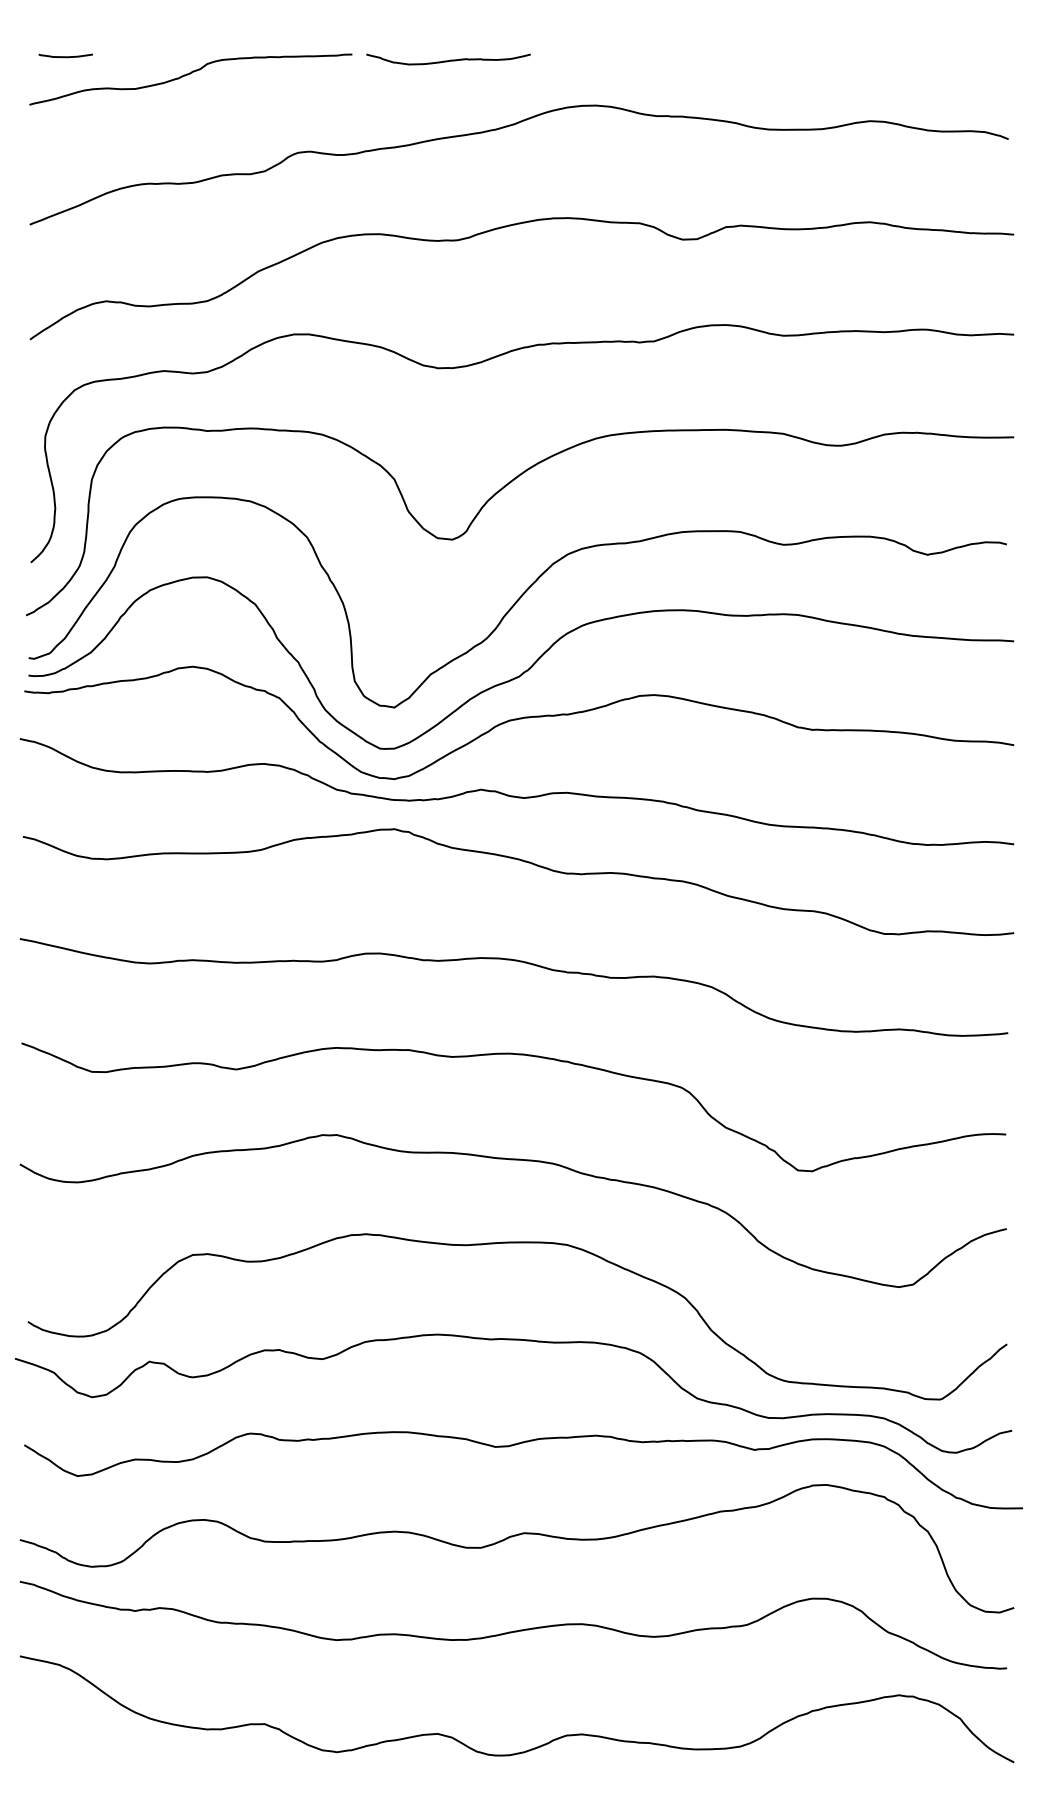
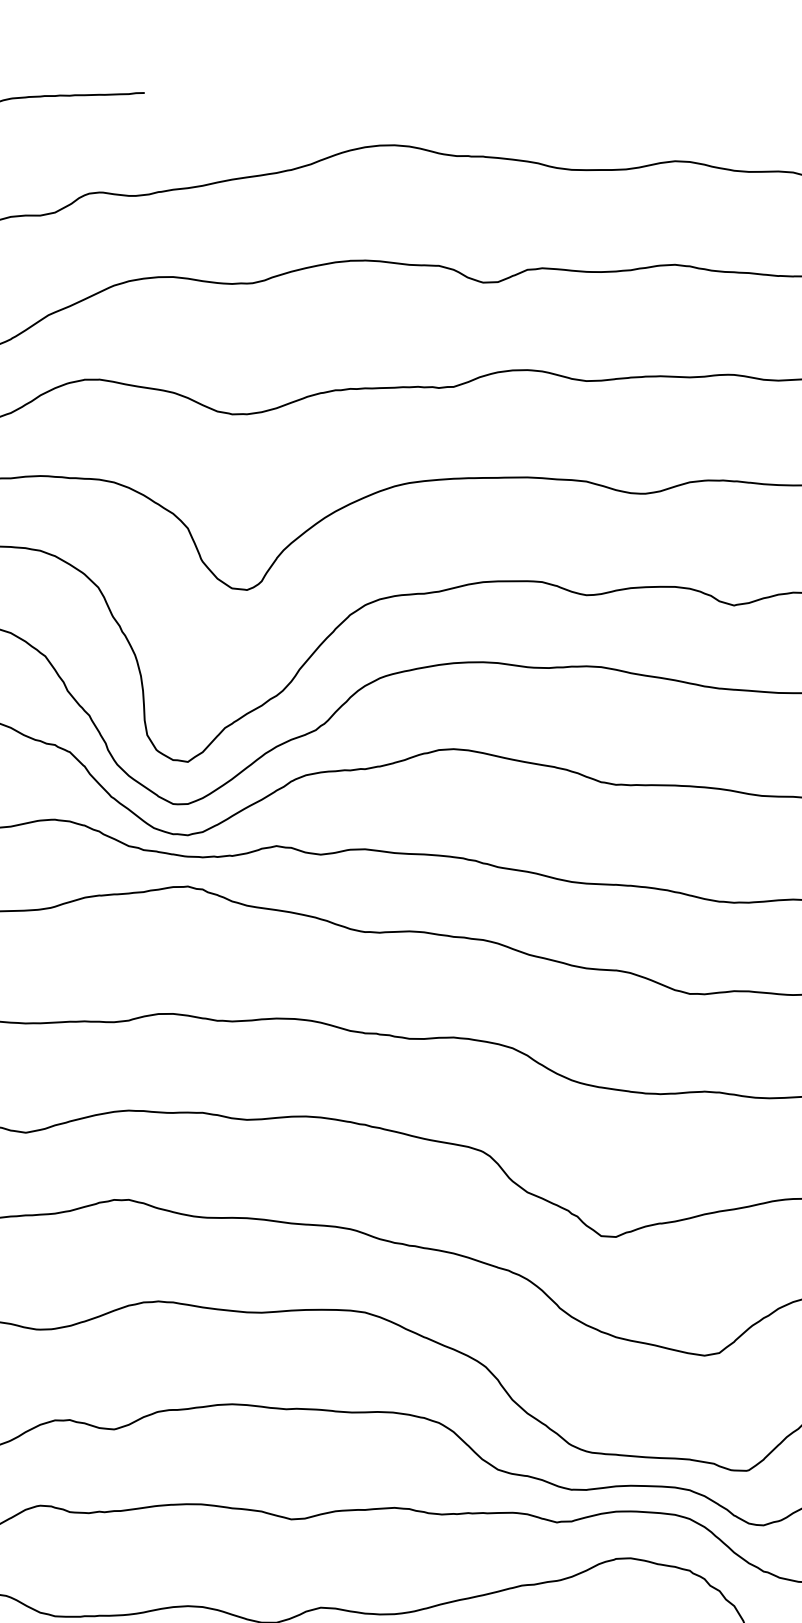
curve: (448, 60) -> (243, 99), removed

